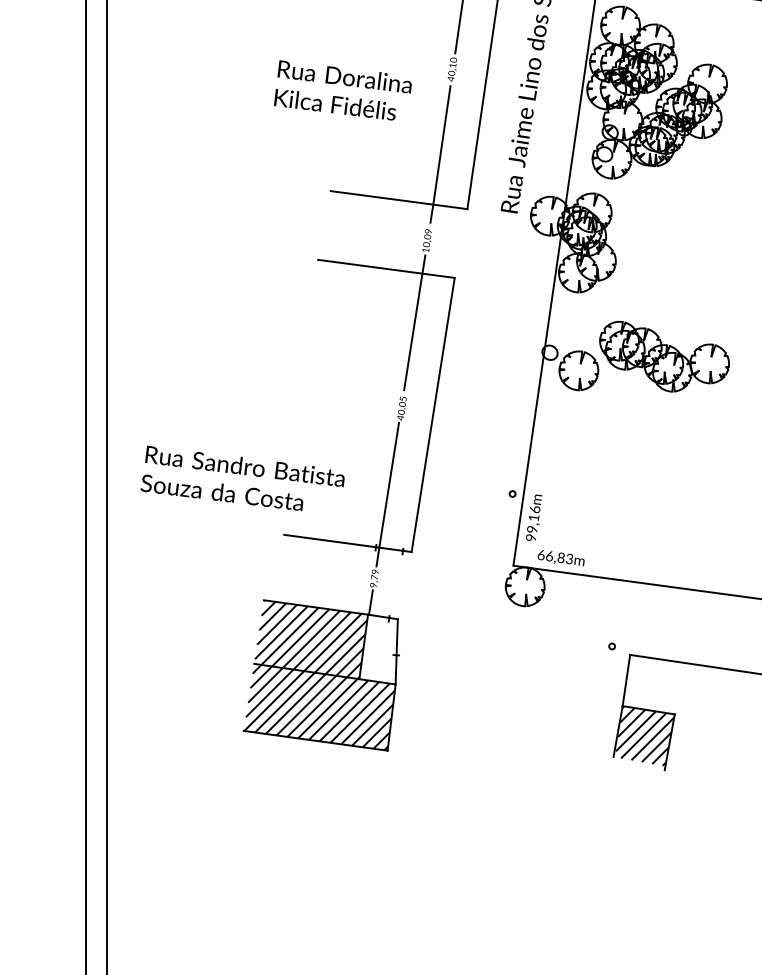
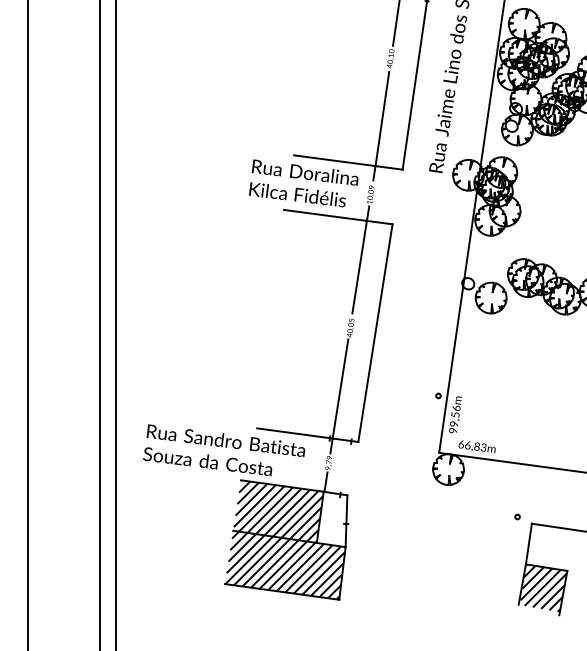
text: (342, 90) -> (303, 183), moved
text: (242, 478) -> (224, 450), moved
text: (533, 517) -> (455, 414), 99,16m -> 99,56m

